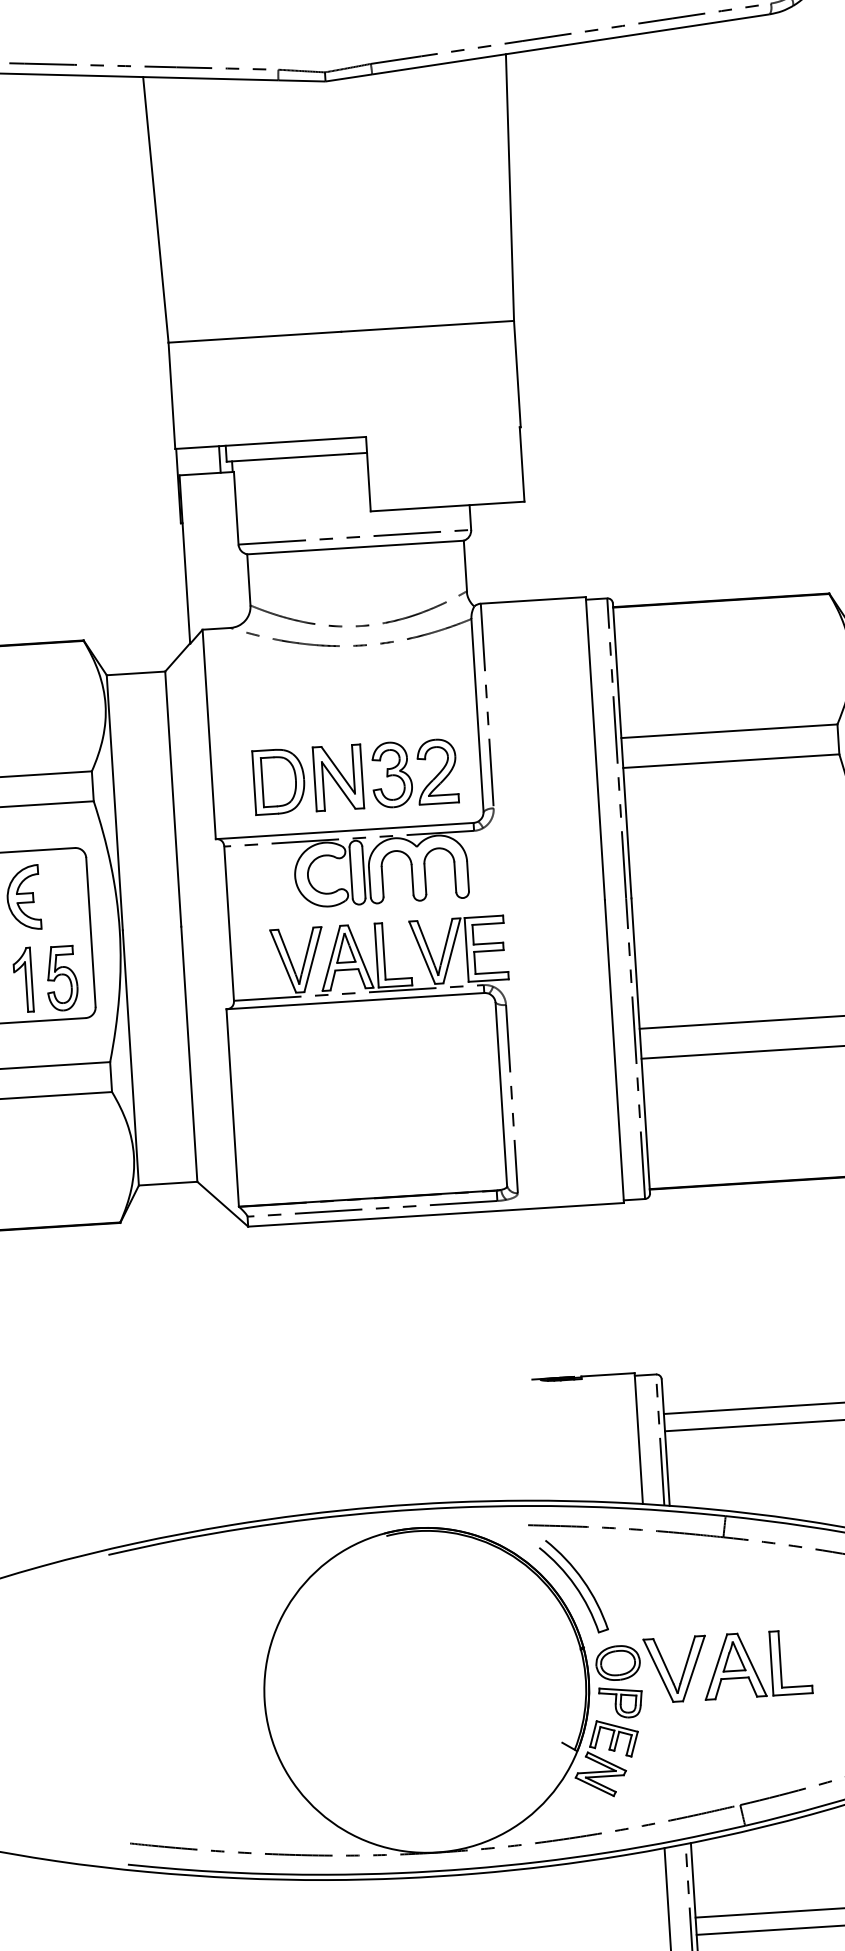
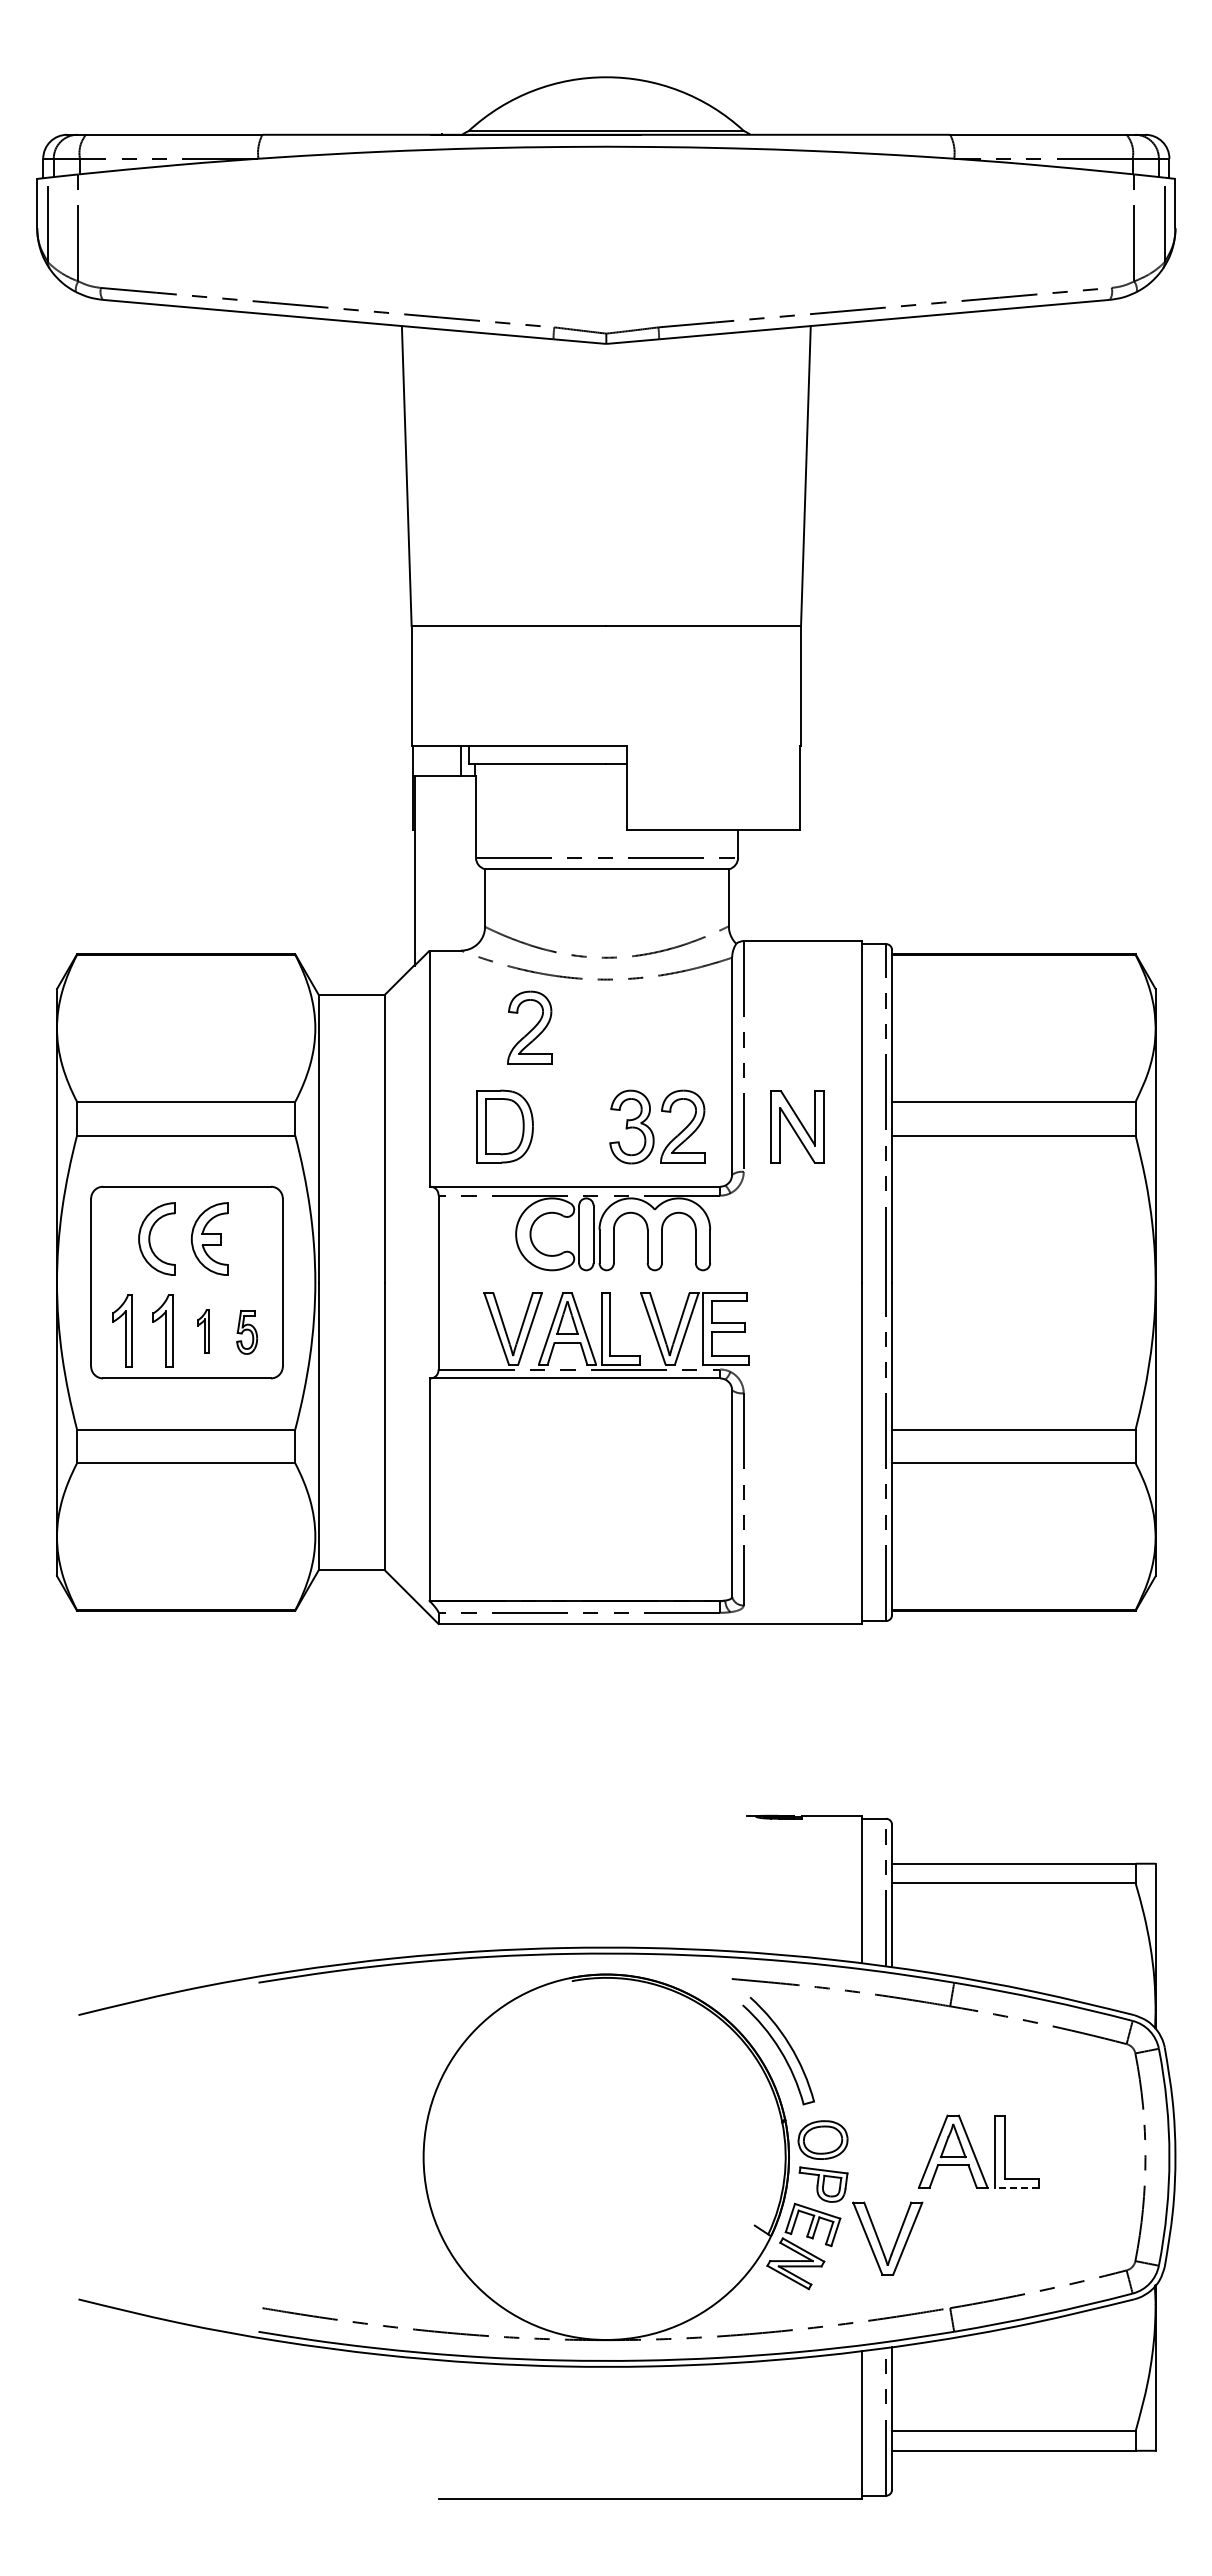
part: (295, 692) -> (529, 1027), added
part: (338, 777) -> (797, 1126), moved
part: (61, 978) -> (246, 1332), size x0.6
part: (23, 979) -> (203, 1330), size x0.6
part: (668, 1670) -> (879, 2239), moved
line: (792, 1694) -> (1016, 2187), solid -> dashed

